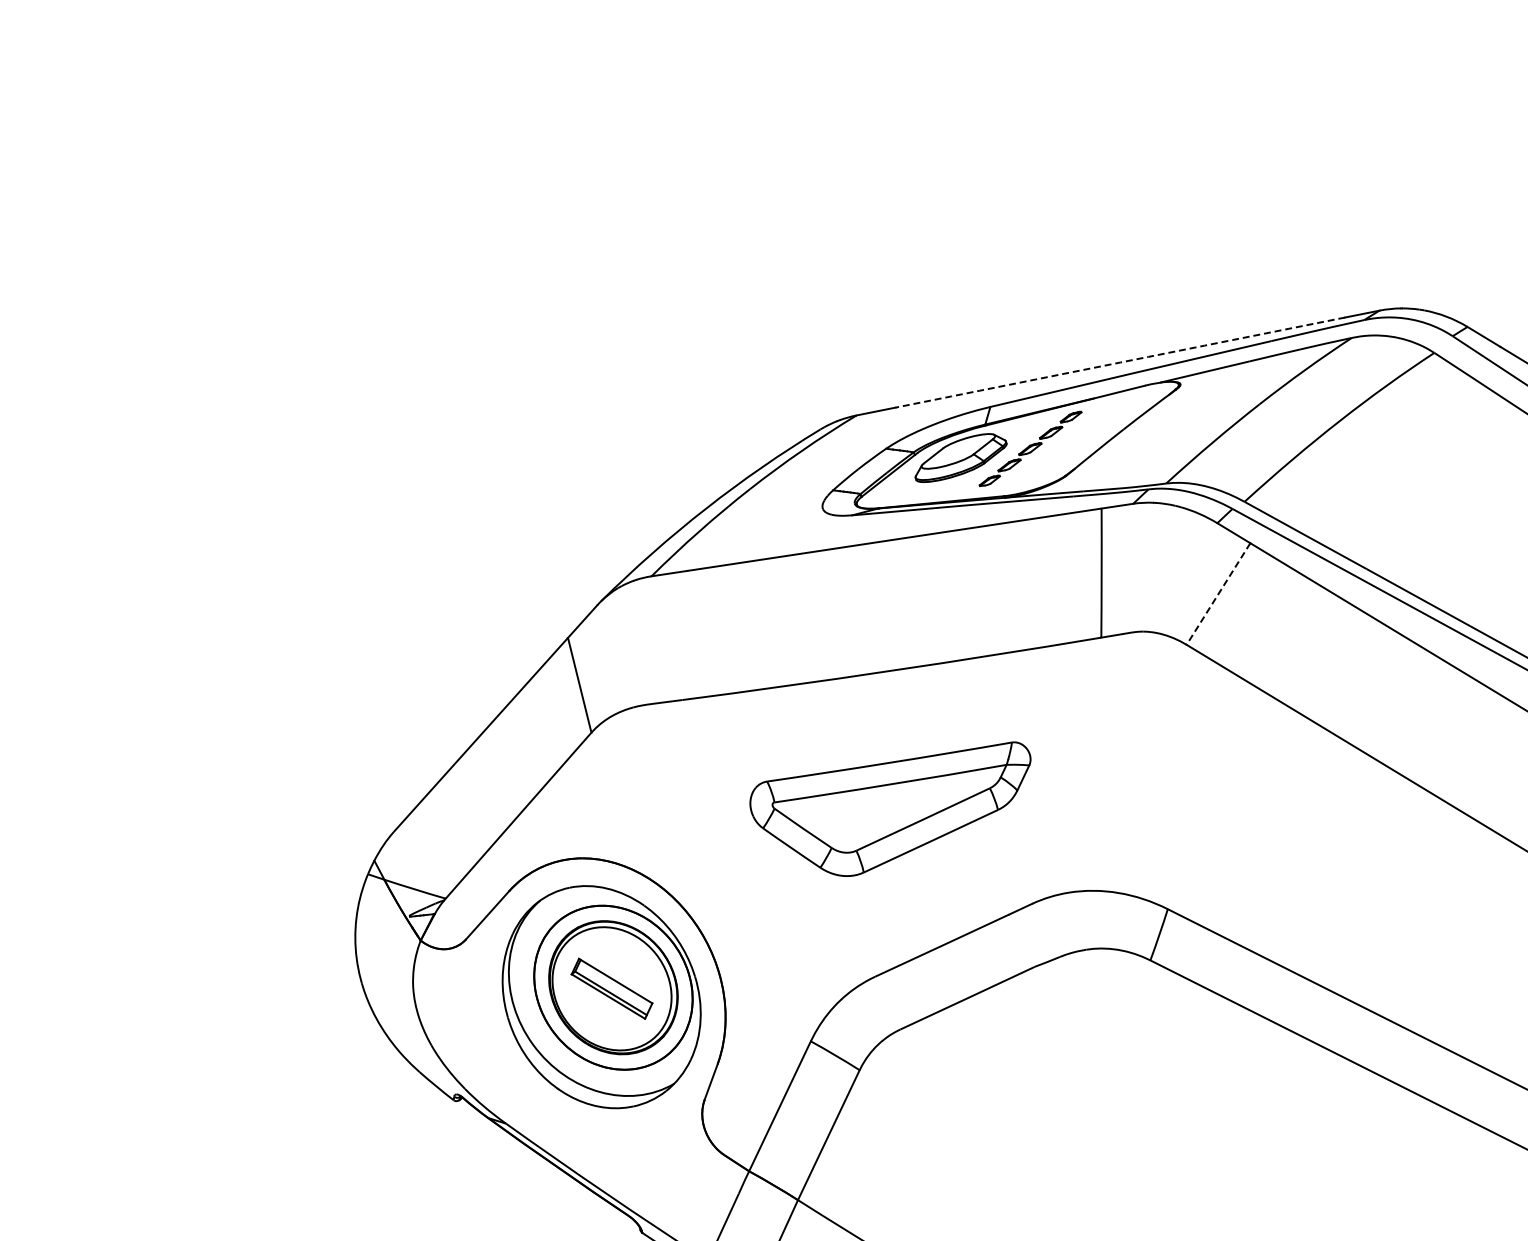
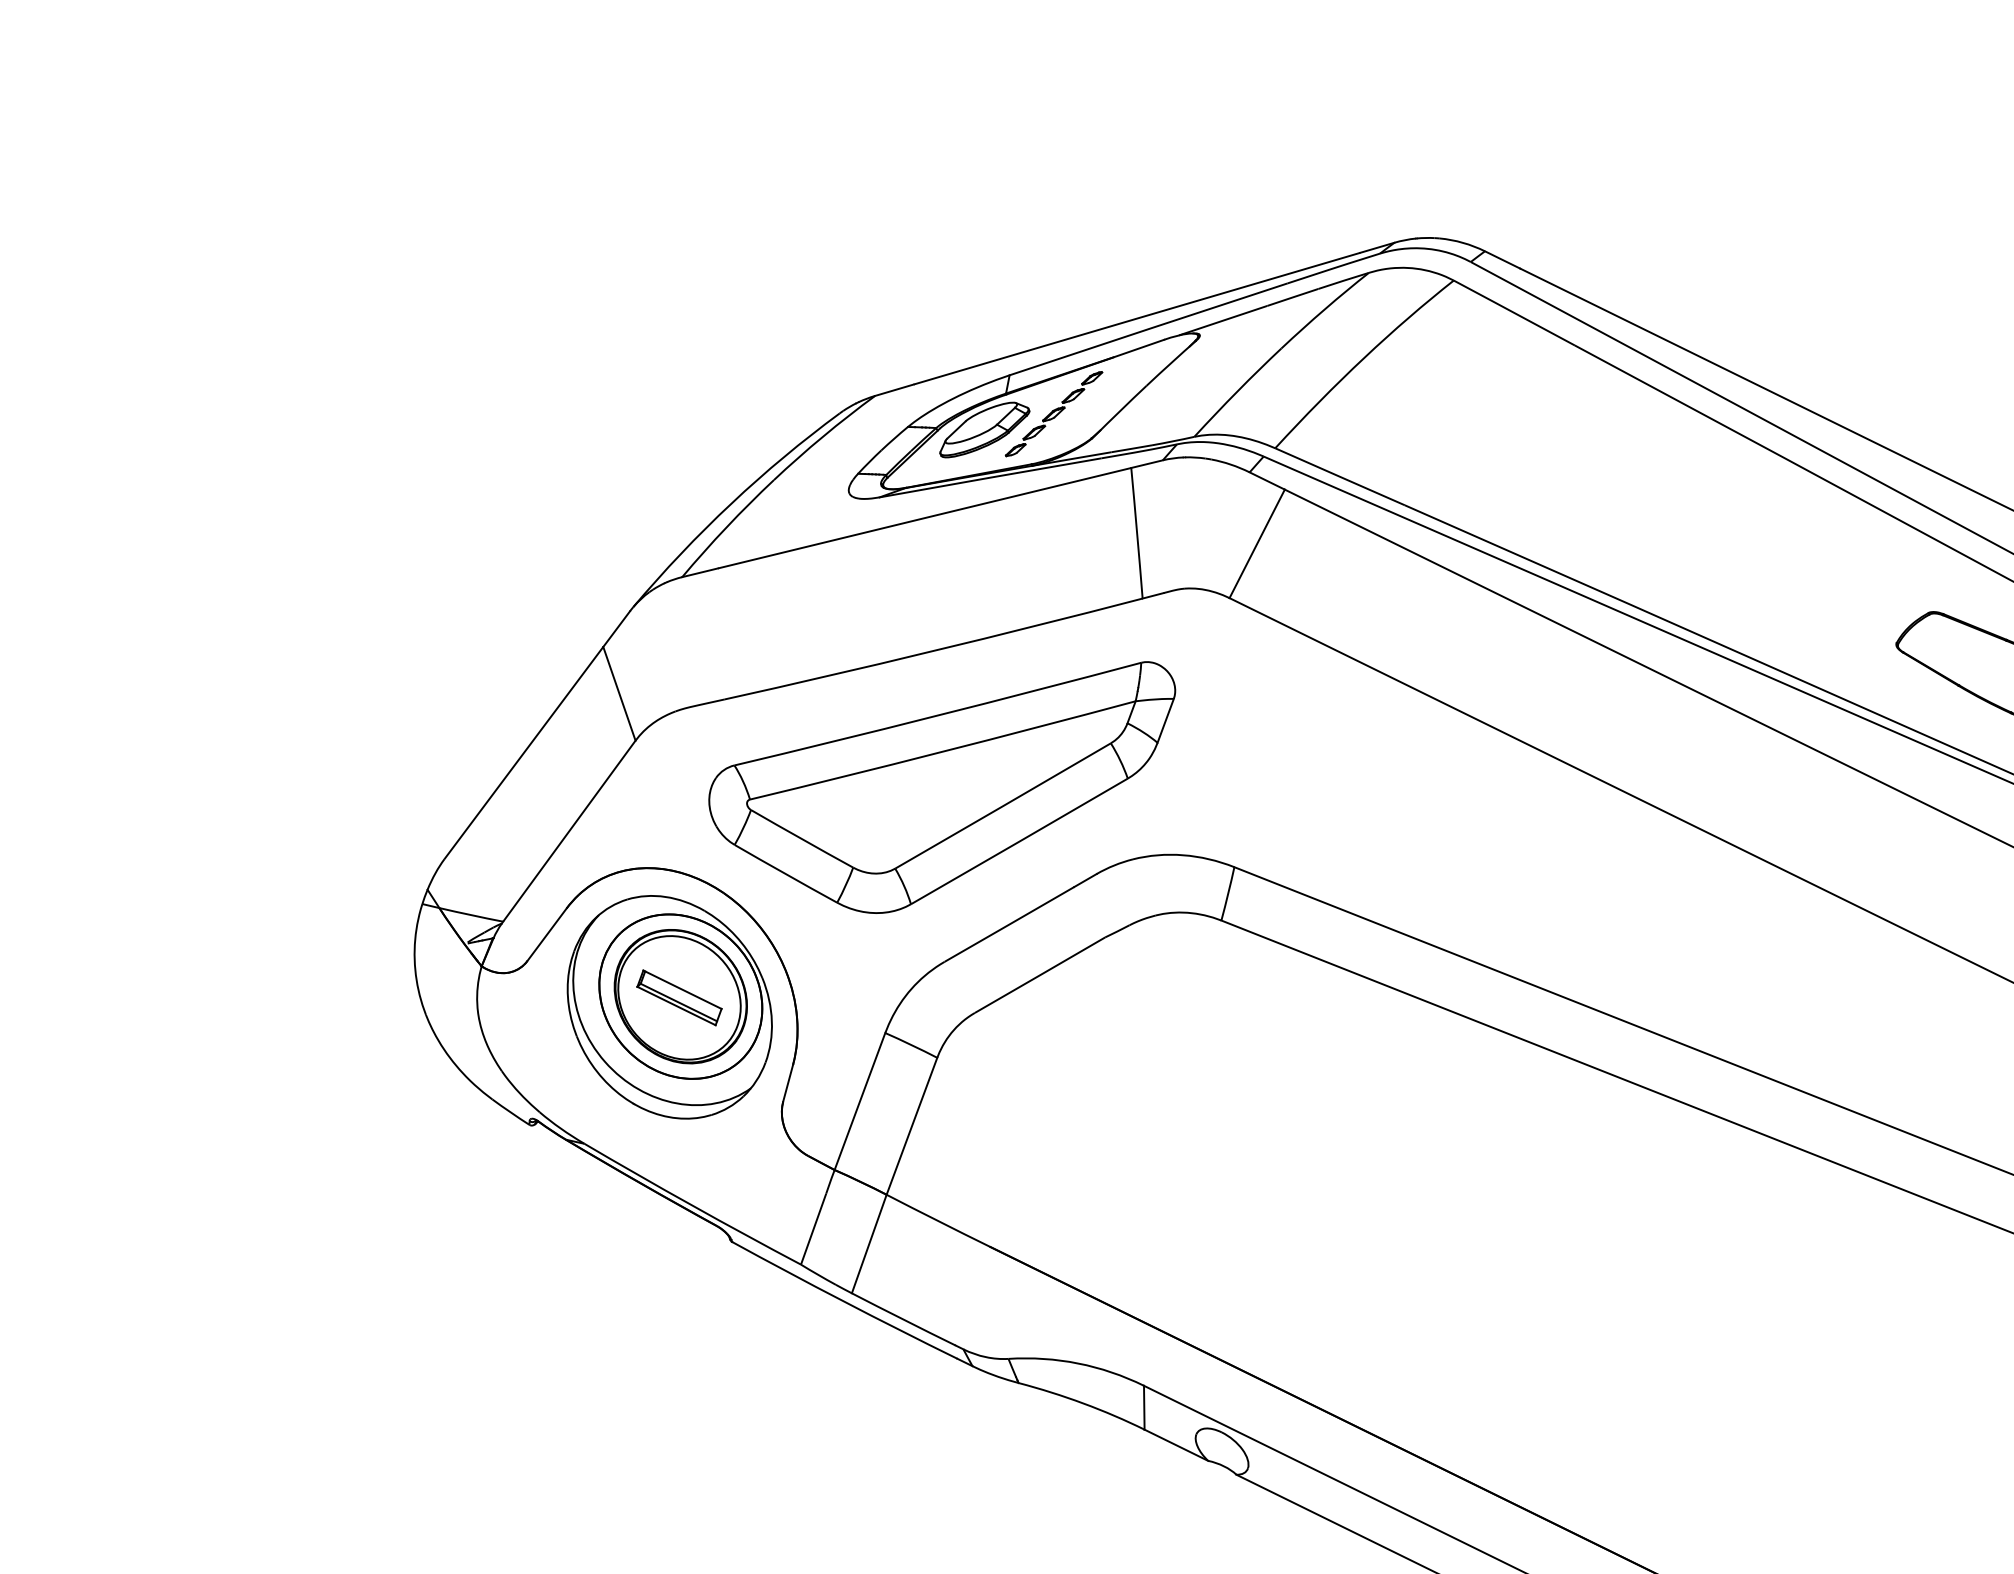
arc: (1119, 362) -> (1136, 318), dashed -> solid
line: (1218, 593) -> (1257, 543), dashed -> solid
part: (888, 805) -> (942, 787), size x1.67

